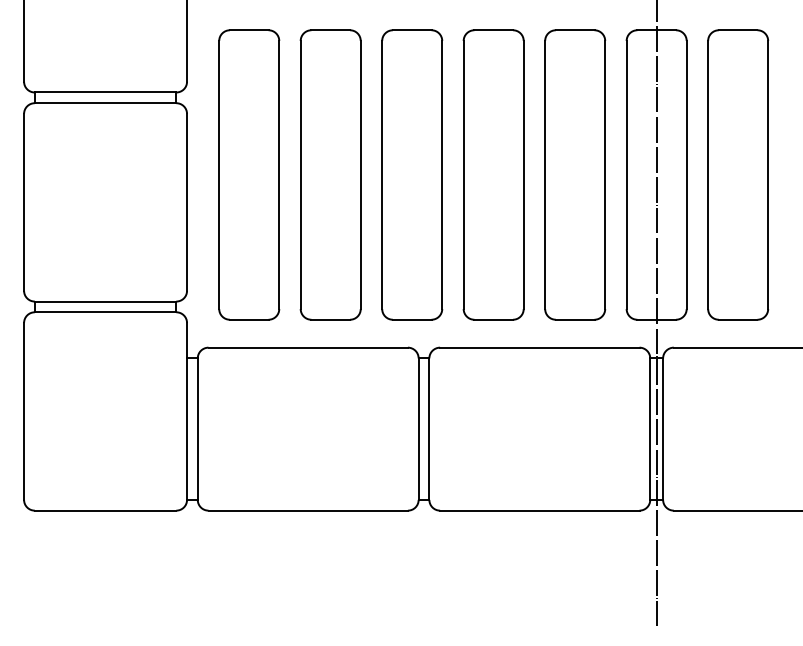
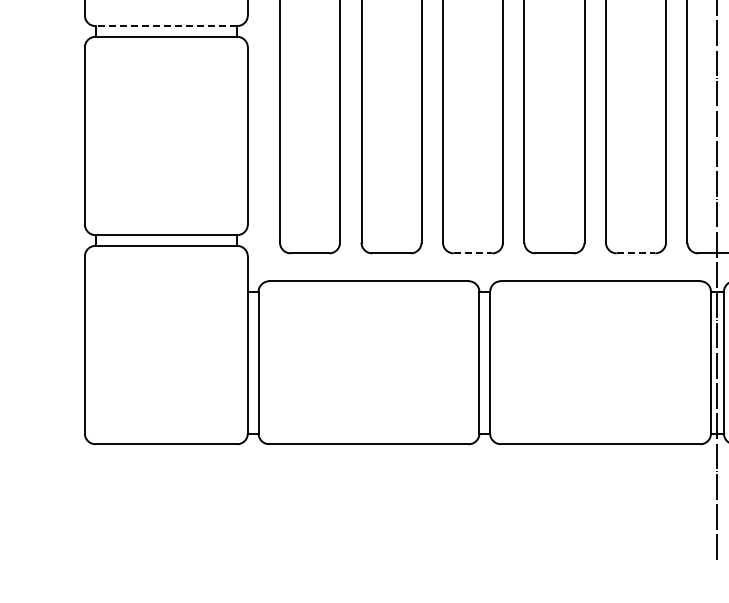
line: (105, 92) -> (166, 26), solid -> dashed
line: (412, 319) -> (473, 253), solid -> dashed
line: (575, 319) -> (636, 253), solid -> dashed

